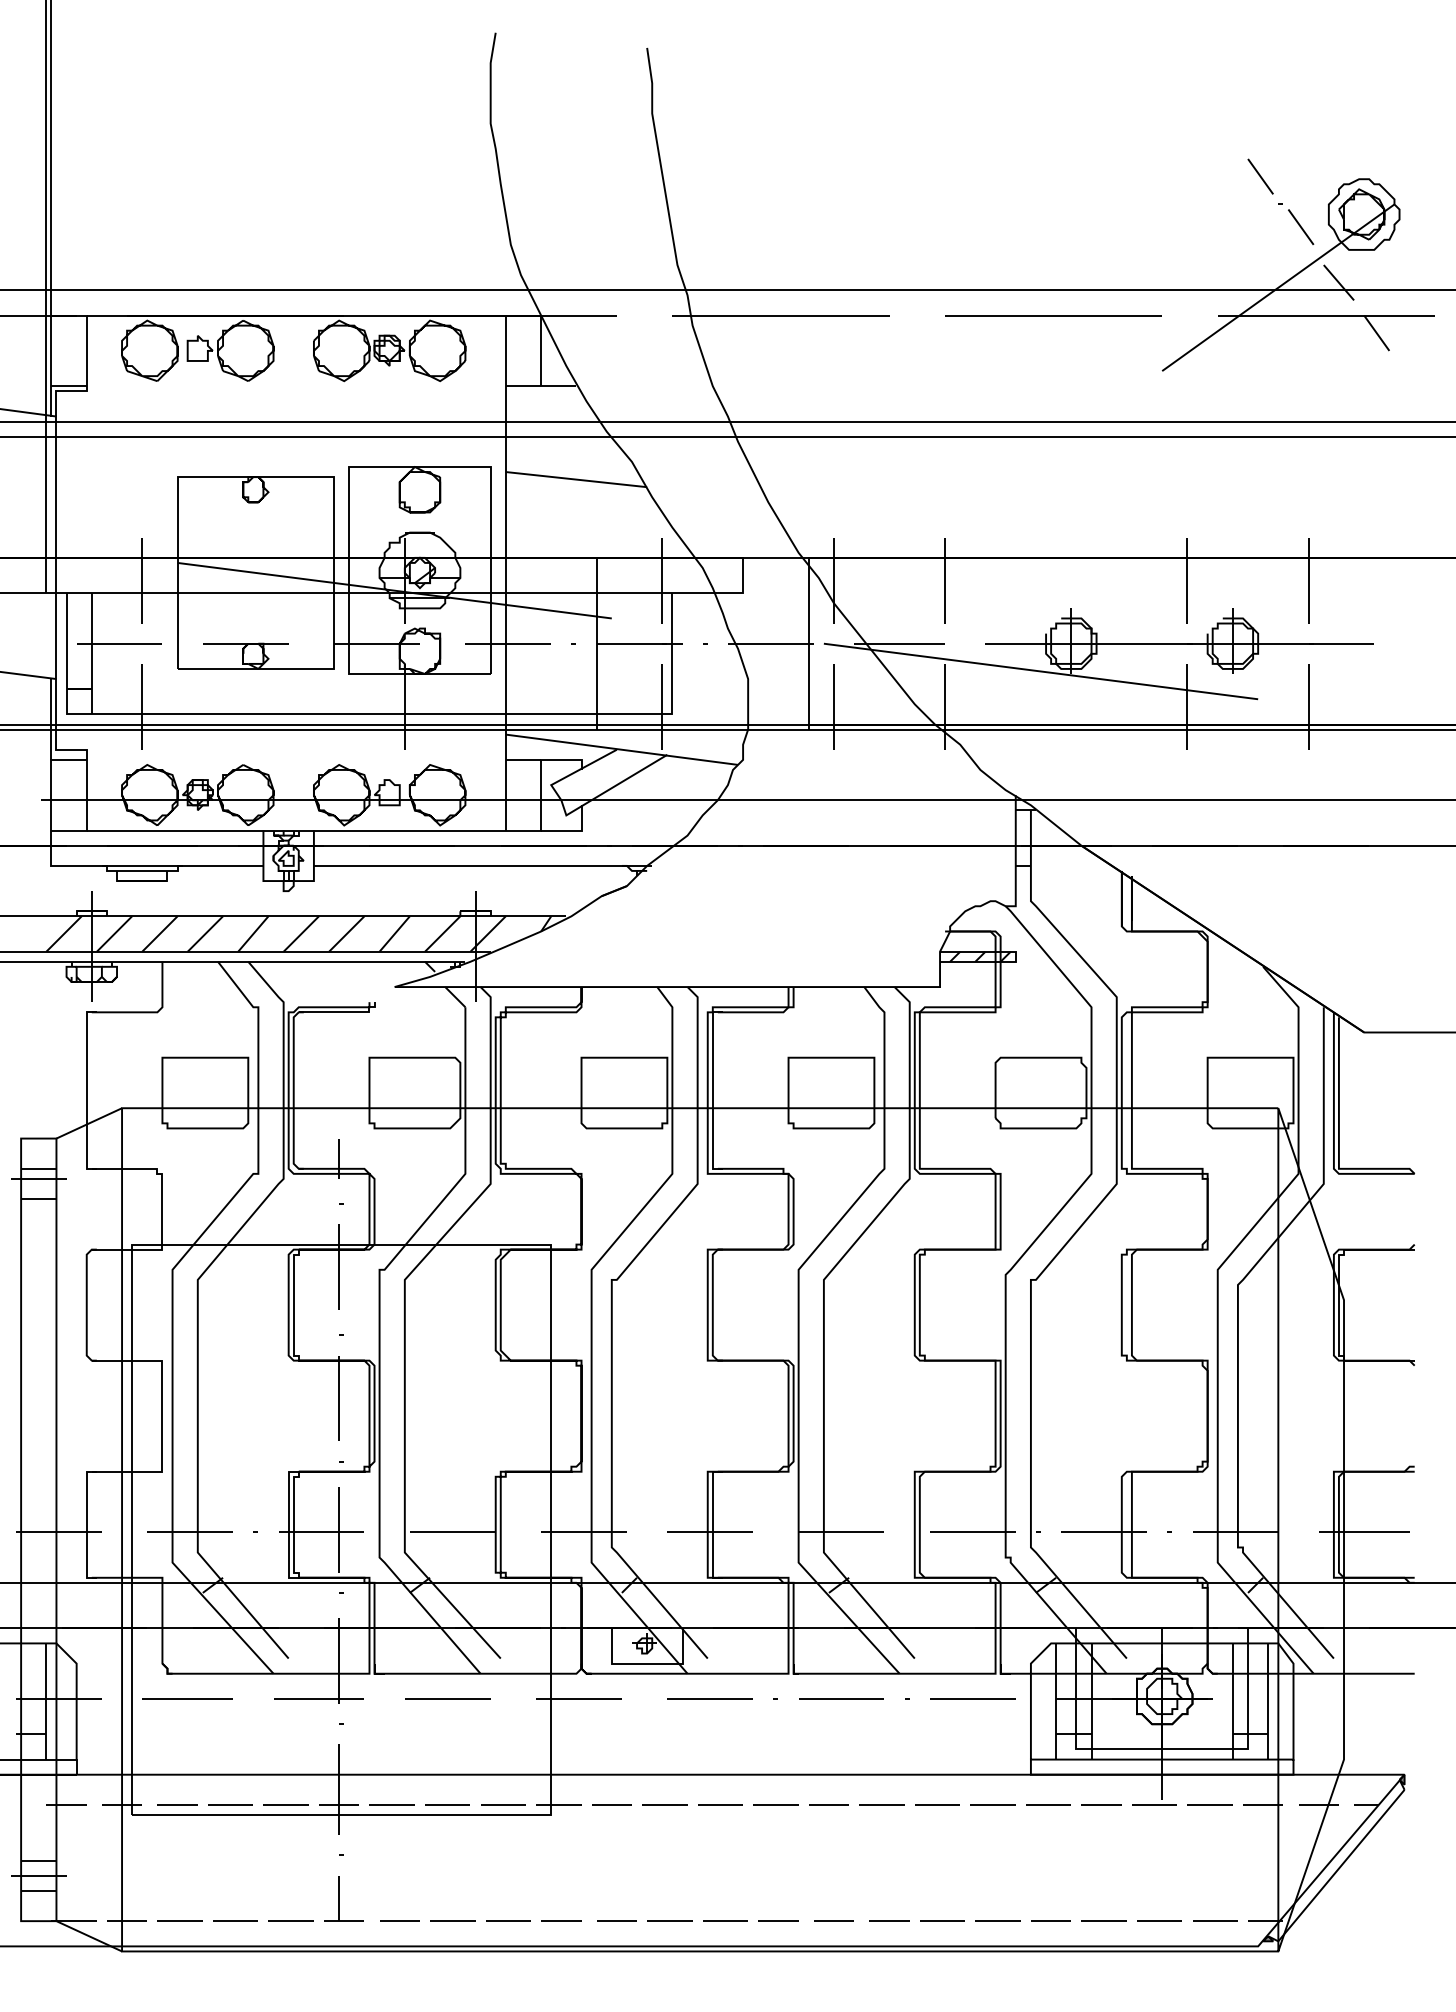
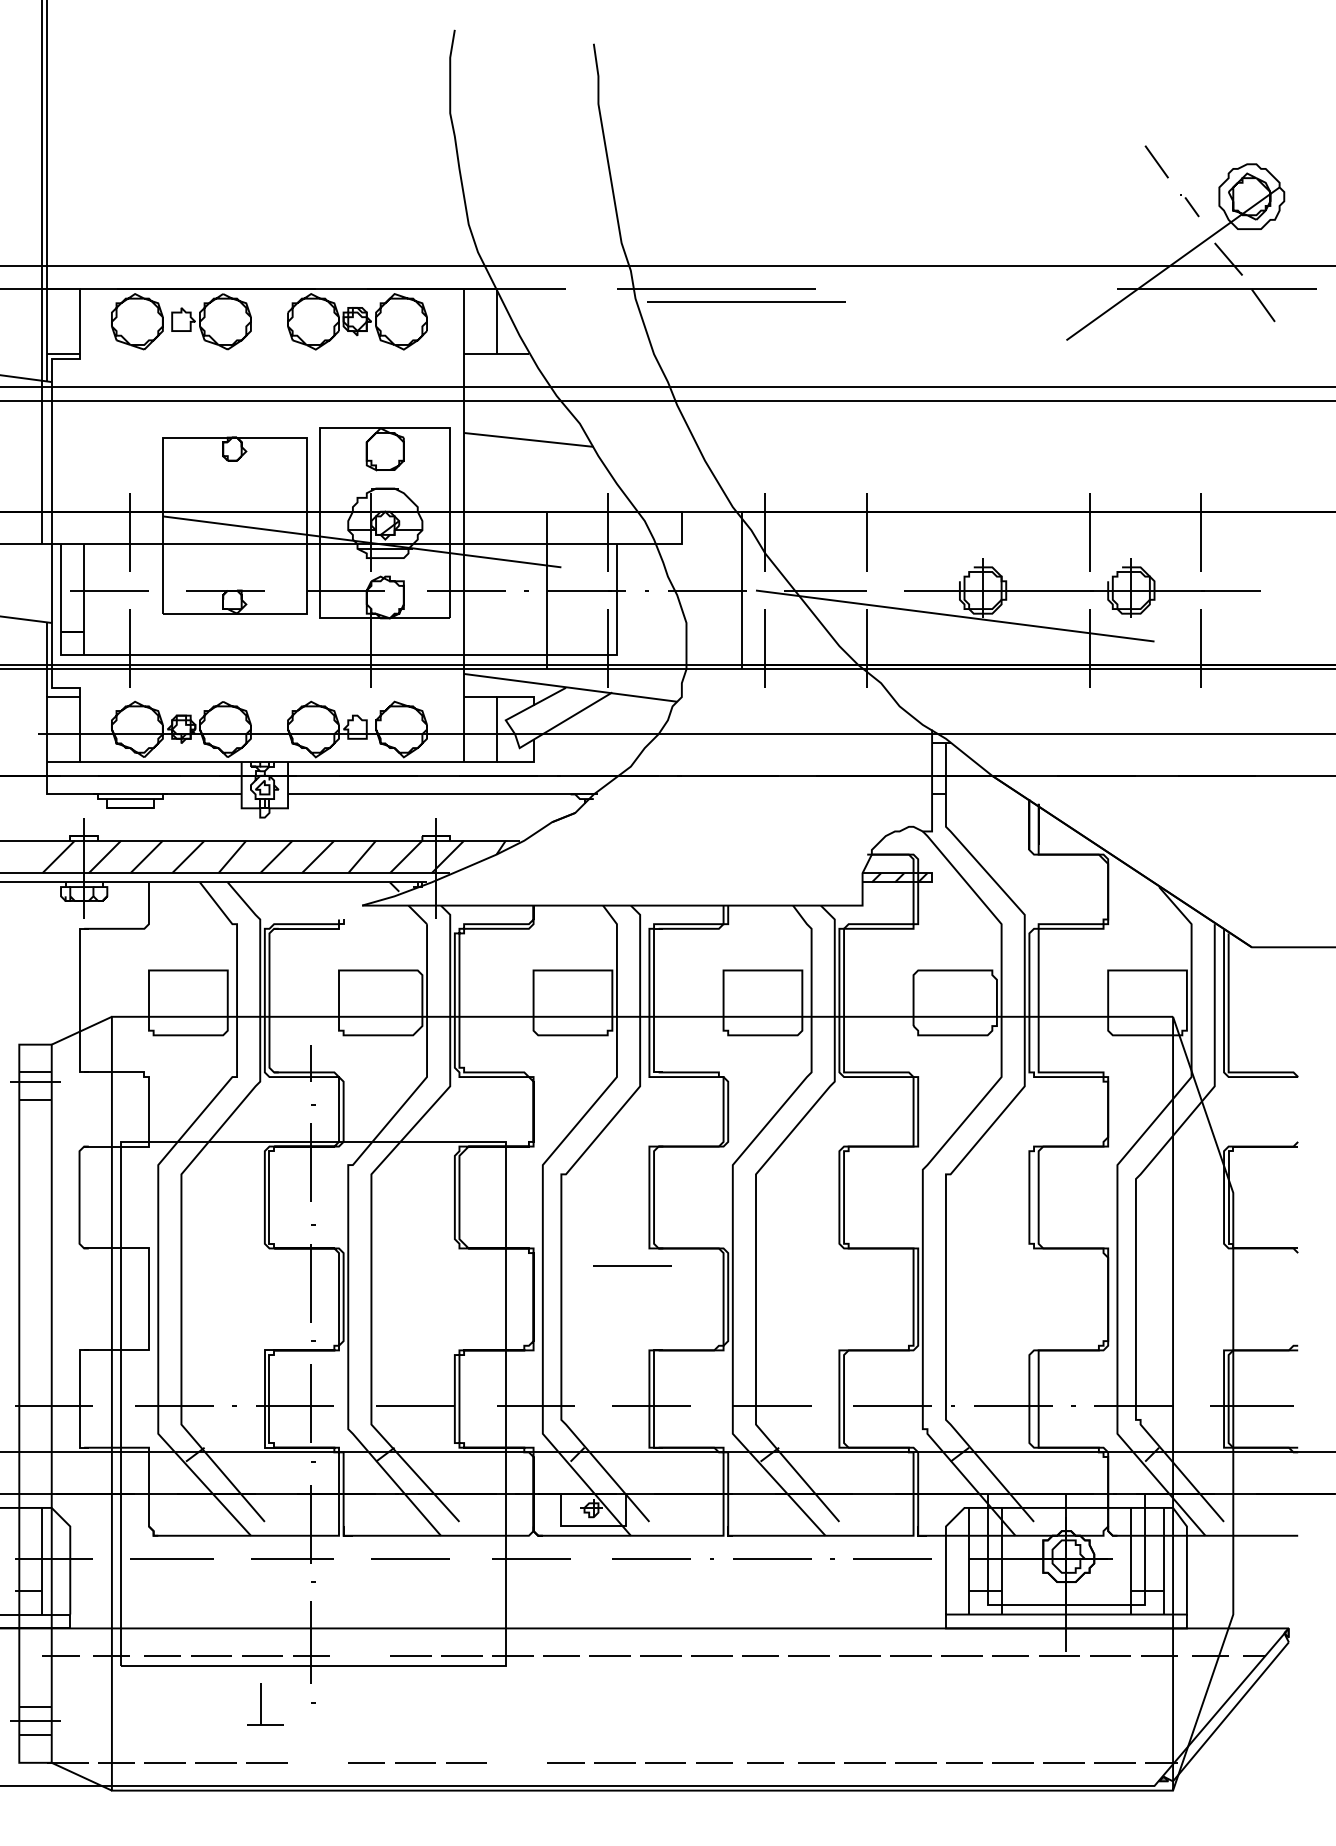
part: (1296, 224) -> (1189, 205), size x0.6
line: (1053, 314) -> (746, 301), moved
line: (689, 1379) -> (632, 1265), added
line: (391, 1804) -> (359, 1655), removed
part: (343, 1899) -> (265, 1704), moved
line: (561, 1920) -> (515, 1762), removed

